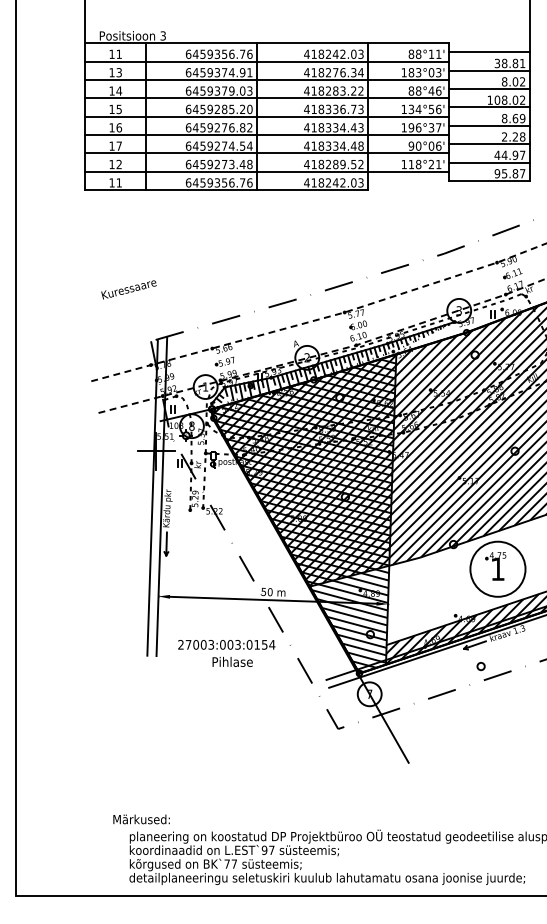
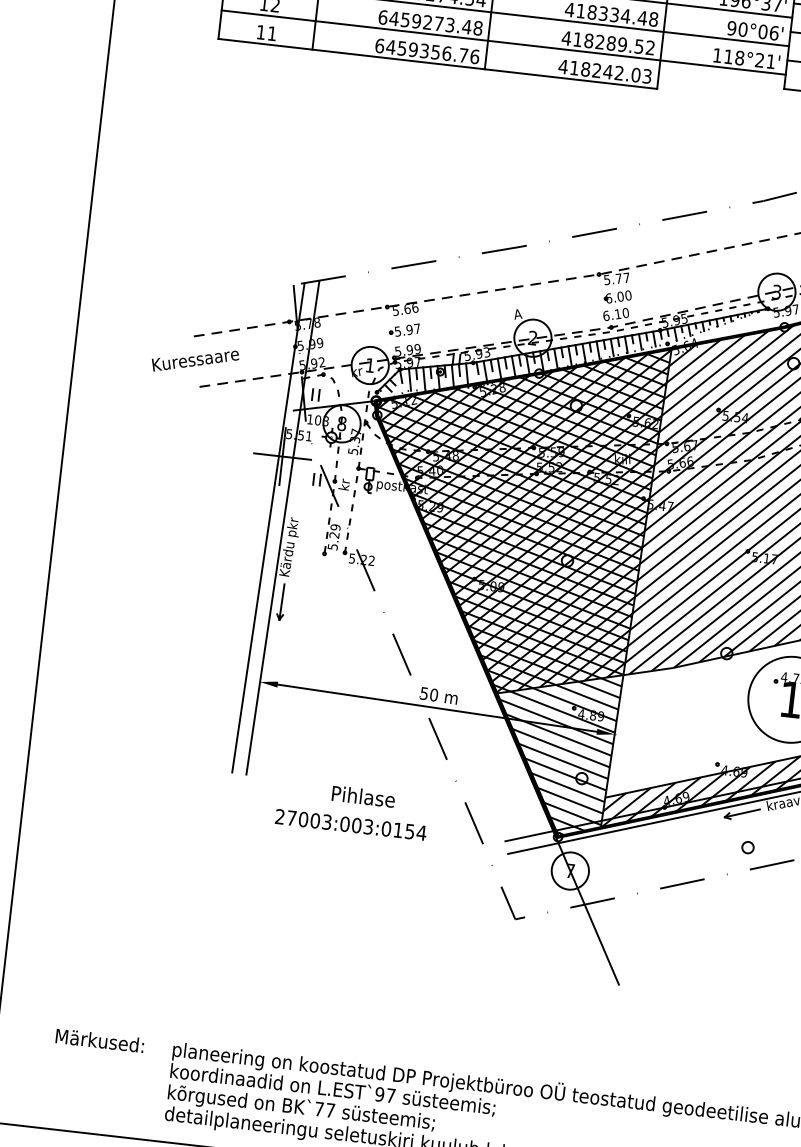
text: (128, 289) -> (194, 360), moved
text: (226, 644) -> (350, 824), moved
text: (141, 819) -> (99, 1040), moved

